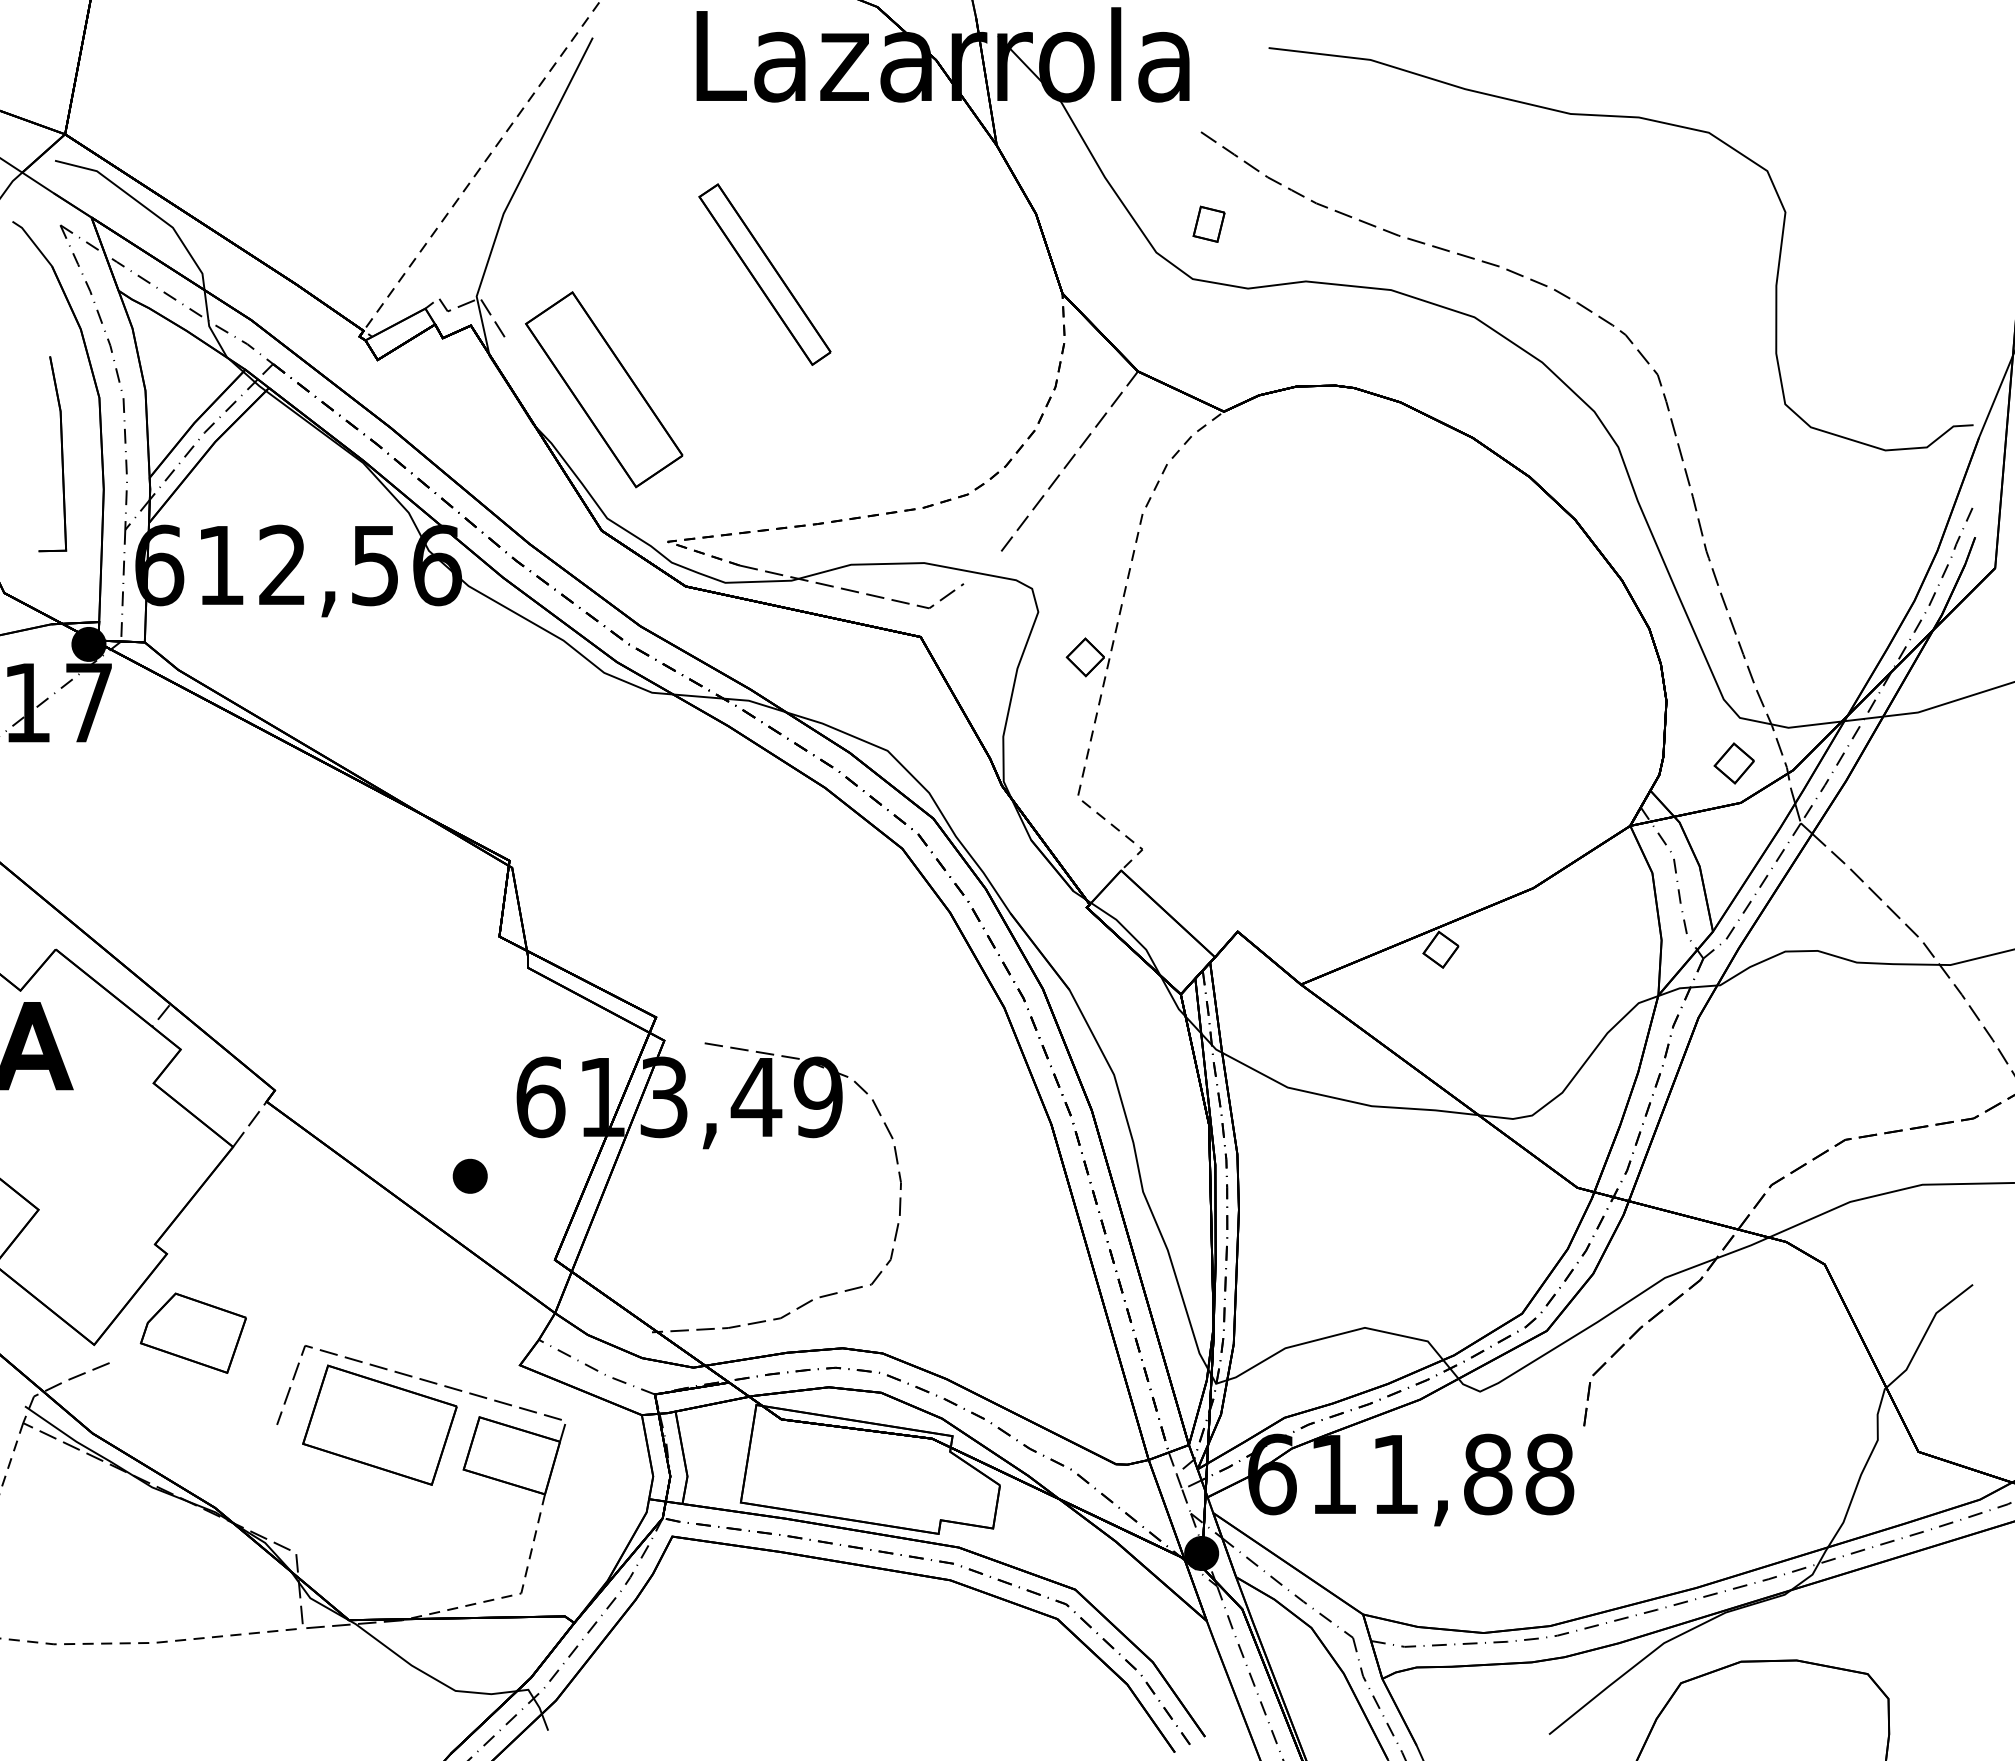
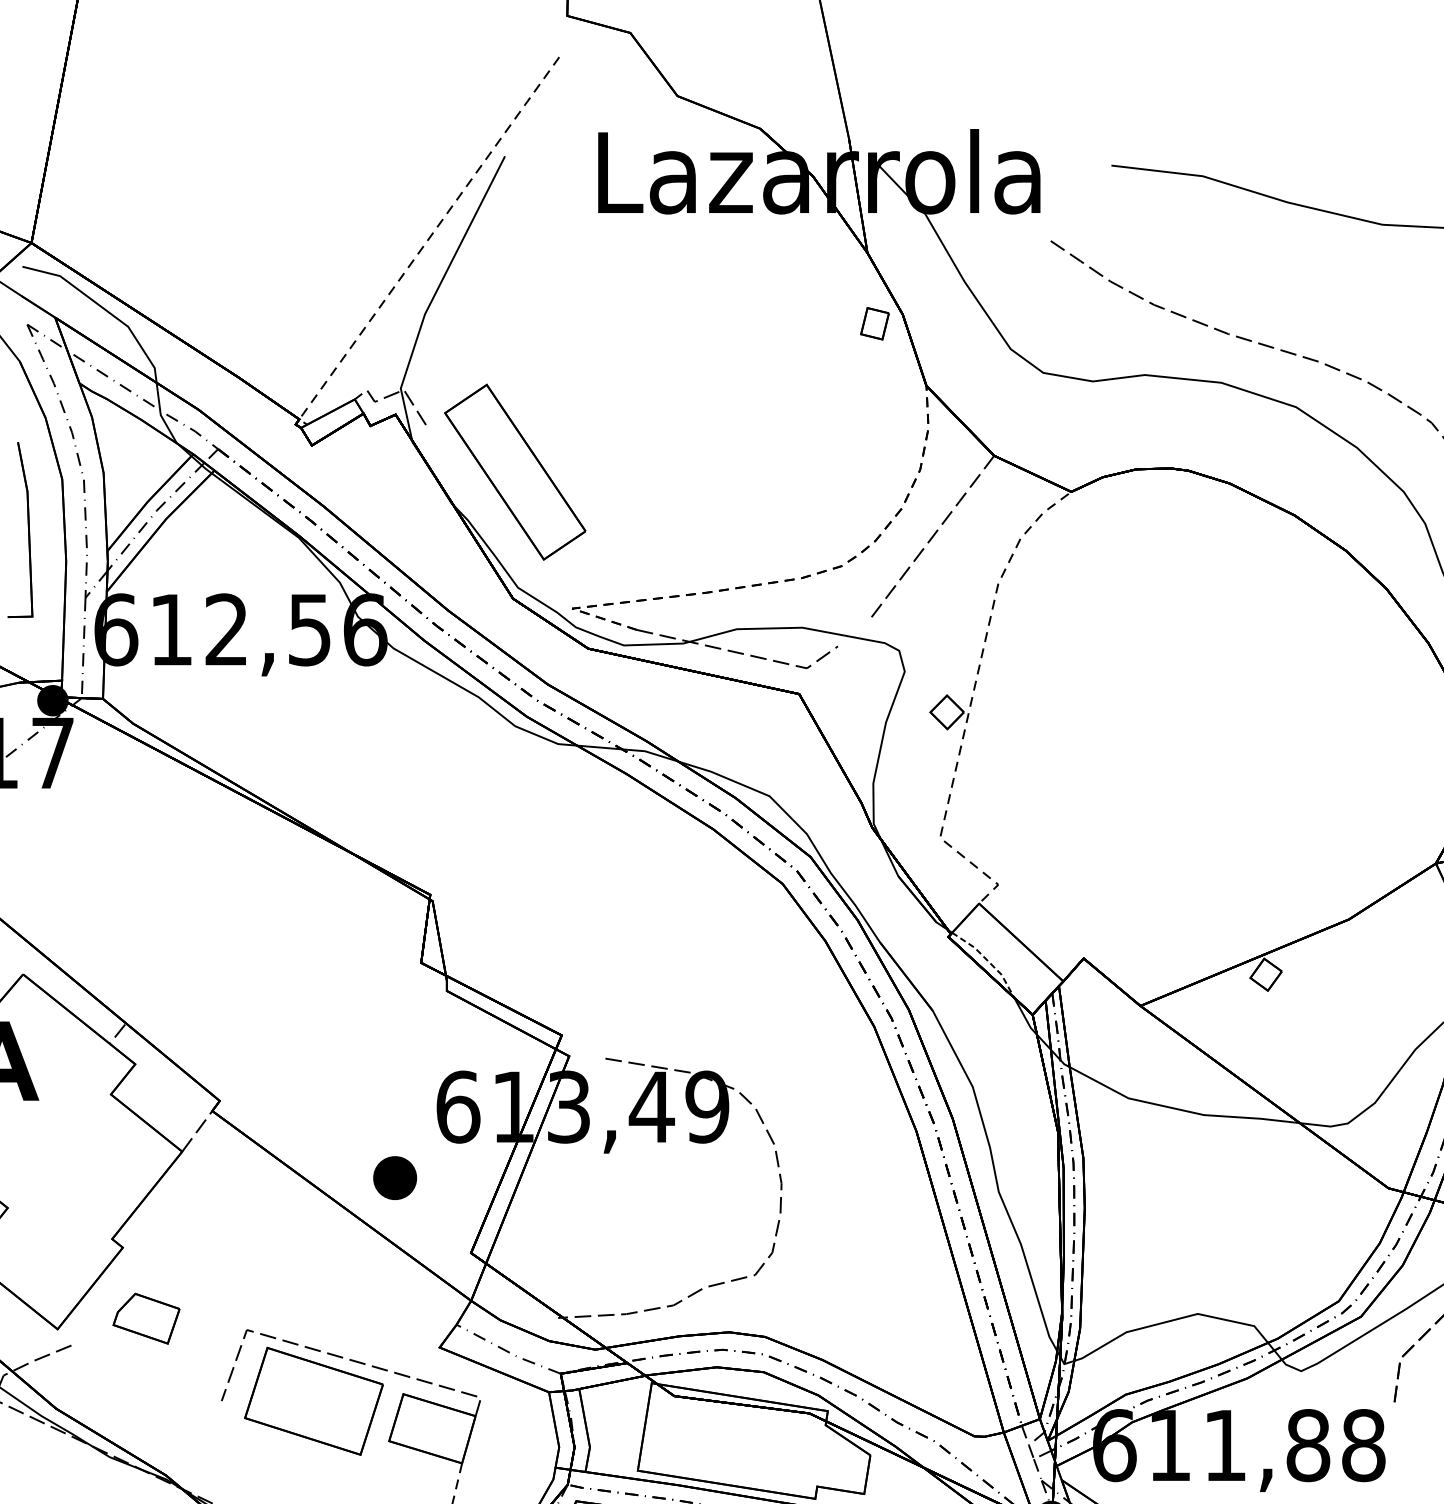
part: (1208, 223) -> (874, 323), moved
part: (764, 274) -> (659, 368), removed
line: (1130, 934) -> (987, 961), solid -> dashed
part: (469, 1175) -> (394, 1177), size x1.4
part: (192, 1332) -> (145, 1318), size x0.7

